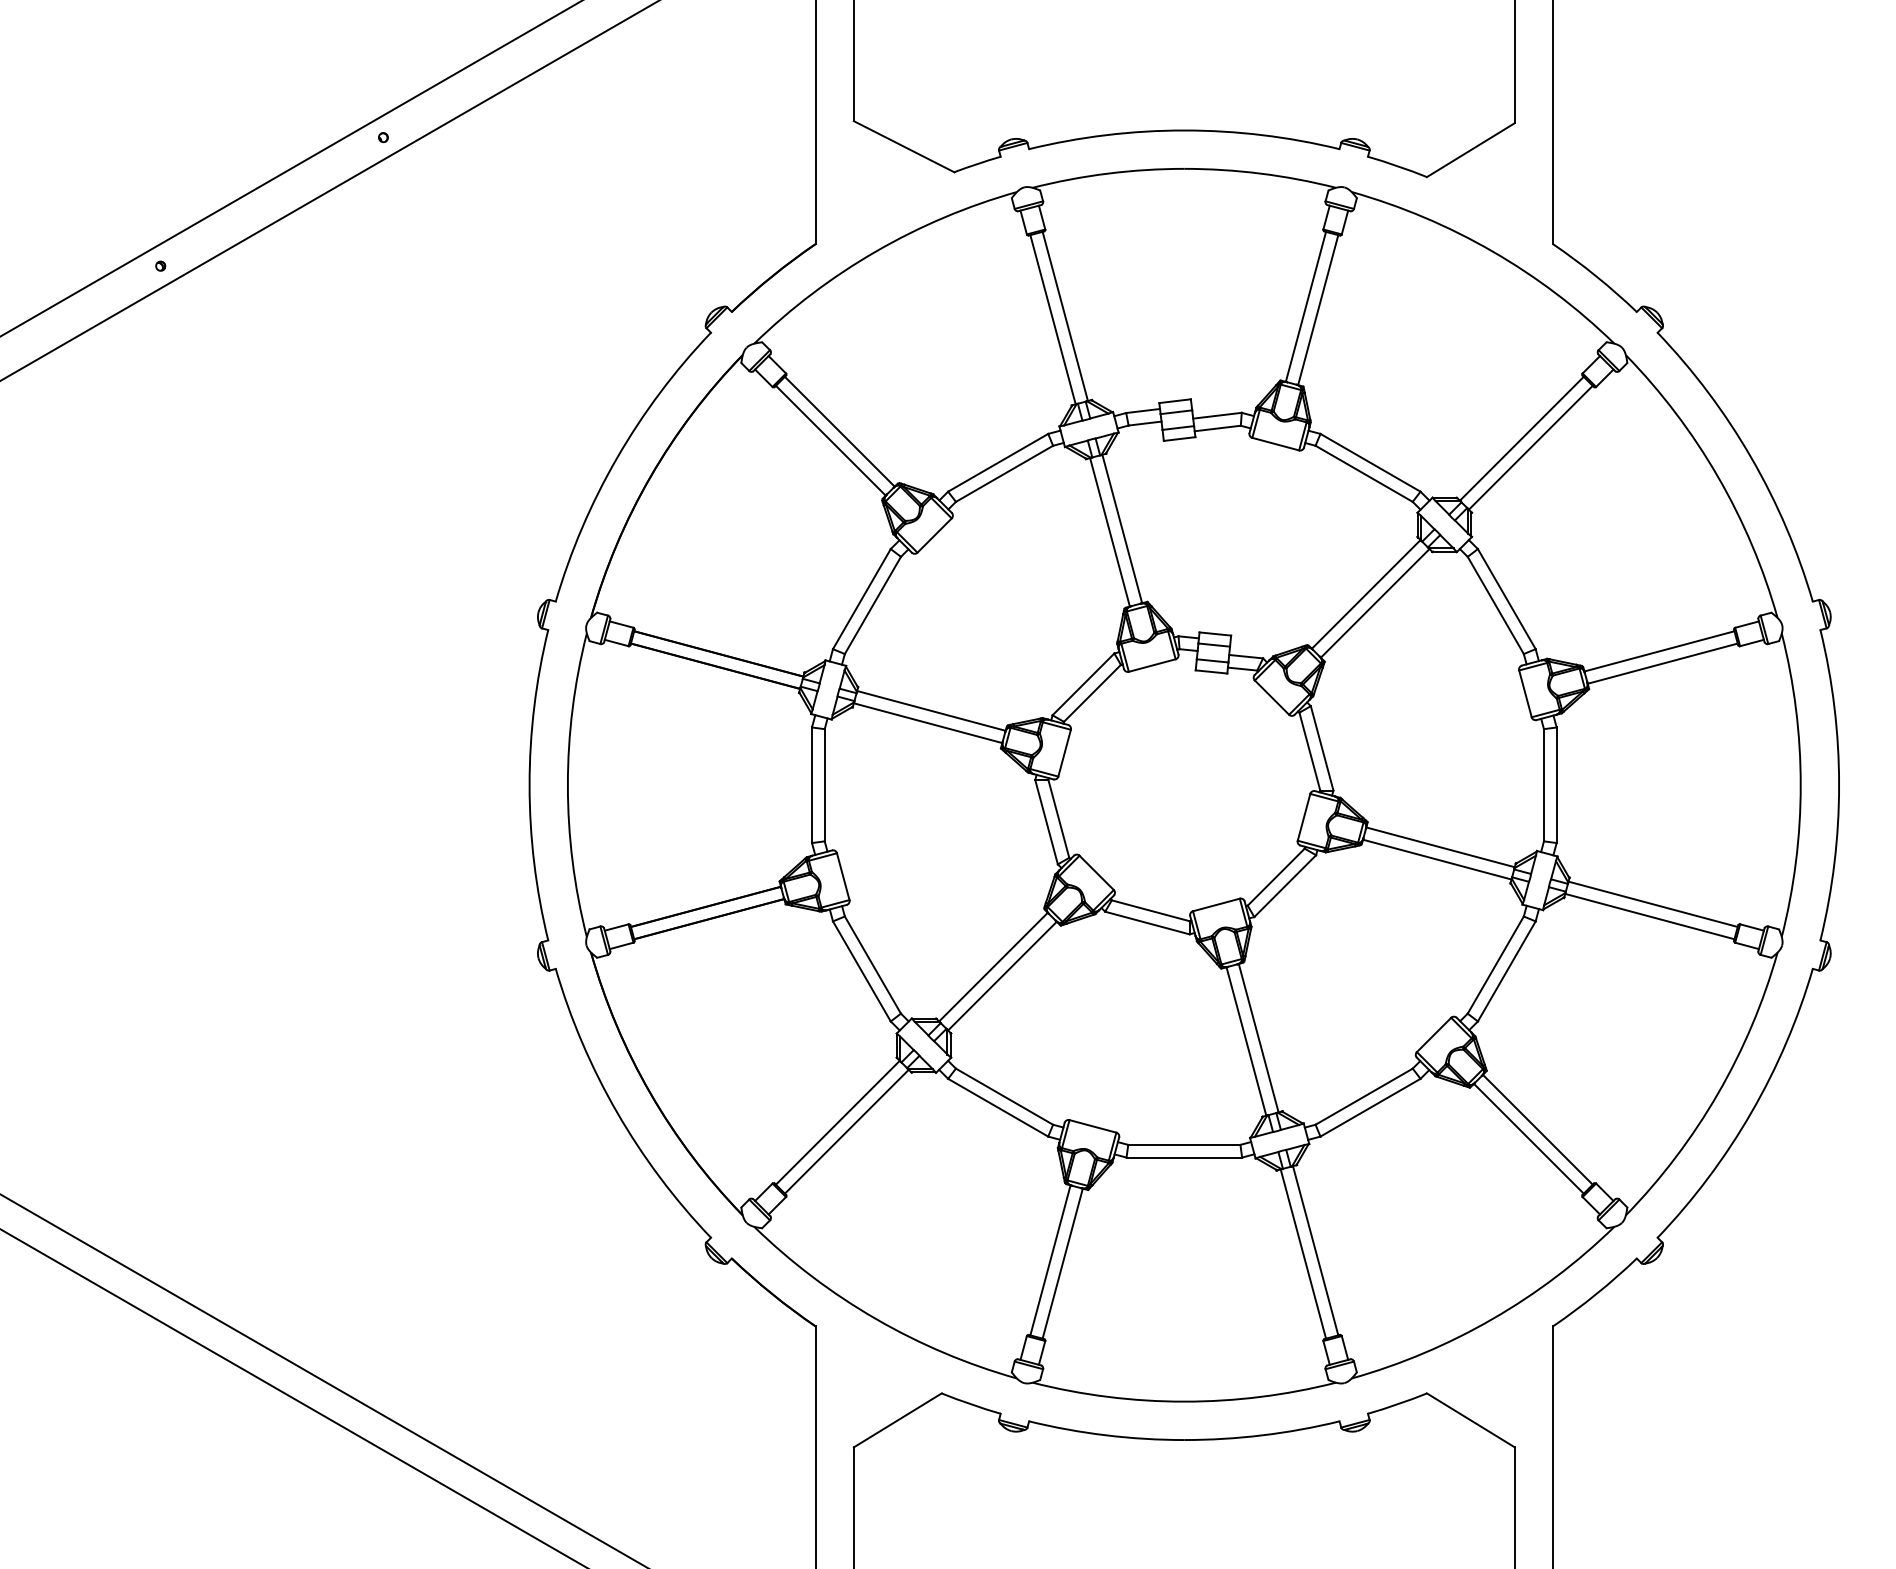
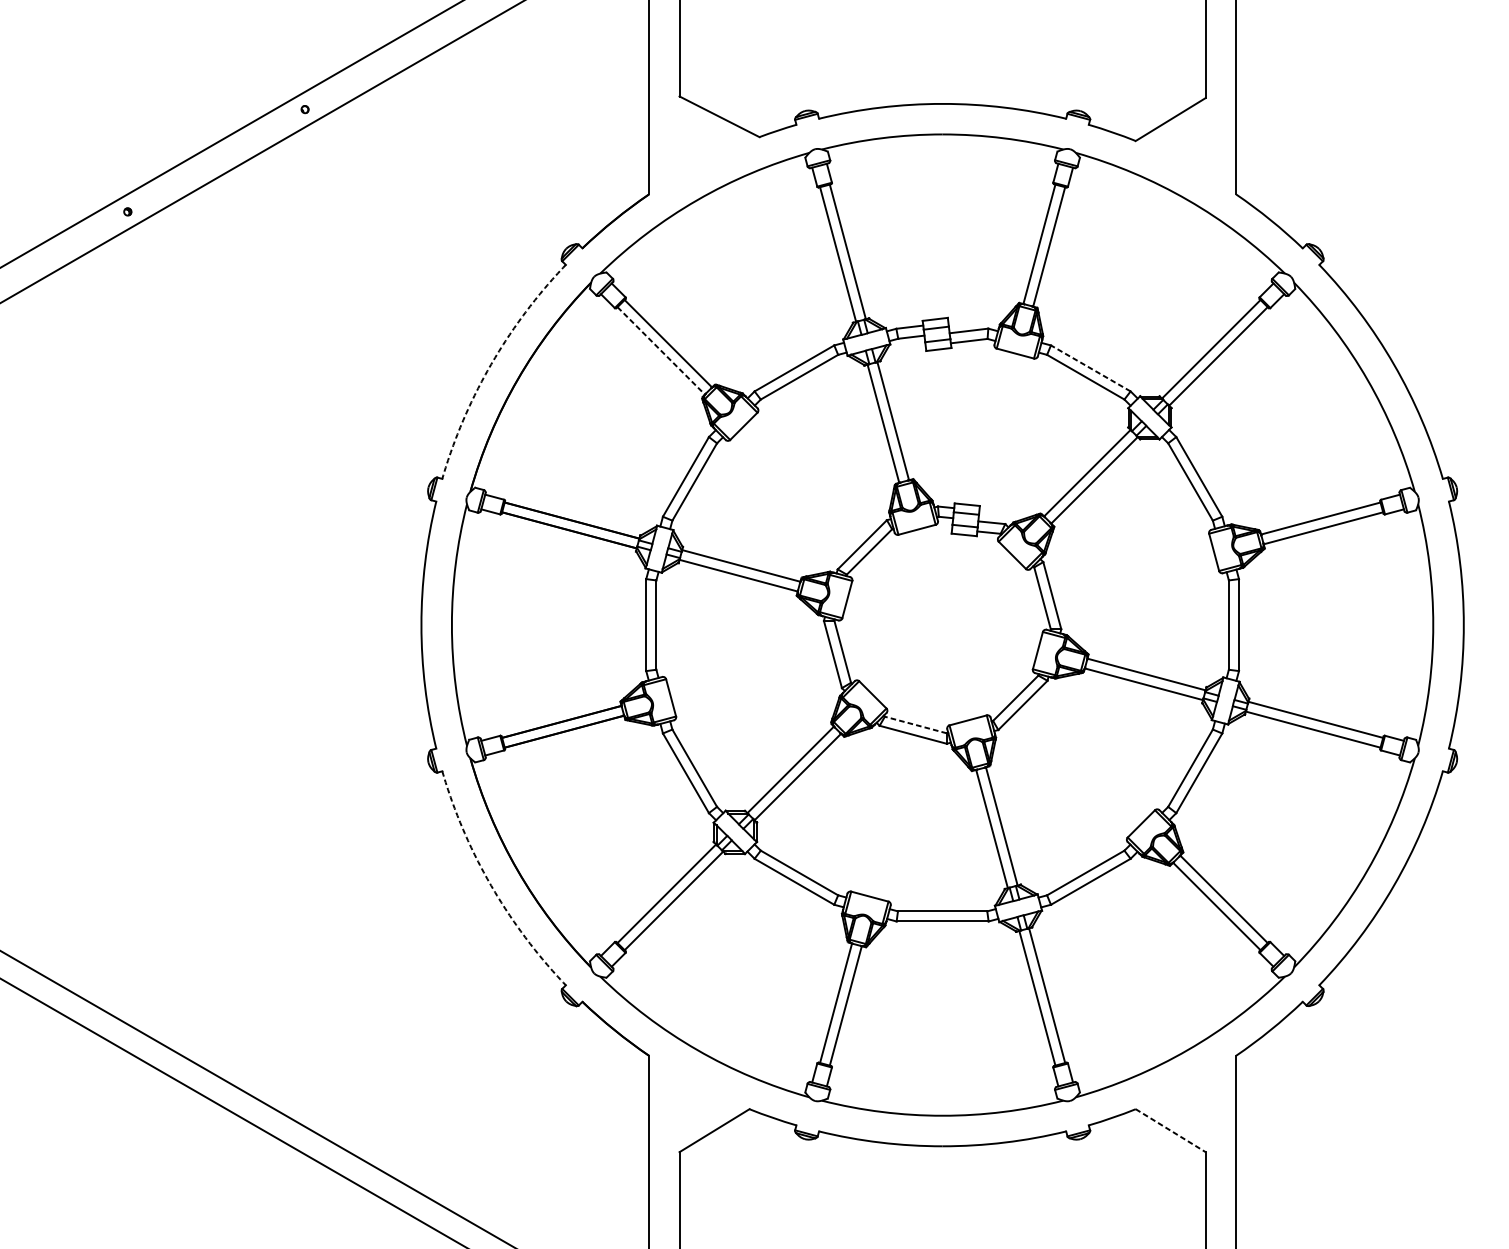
line: (830, 440) -> (660, 350), solid -> dashed
arc: (617, 457) -> (491, 364), solid -> dashed
line: (1370, 462) -> (1090, 368), solid -> dashed
line: (1150, 910) -> (915, 724), solid -> dashed
arc: (617, 1112) -> (491, 885), solid -> dashed
line: (1470, 1420) -> (1170, 1130), solid -> dashed

